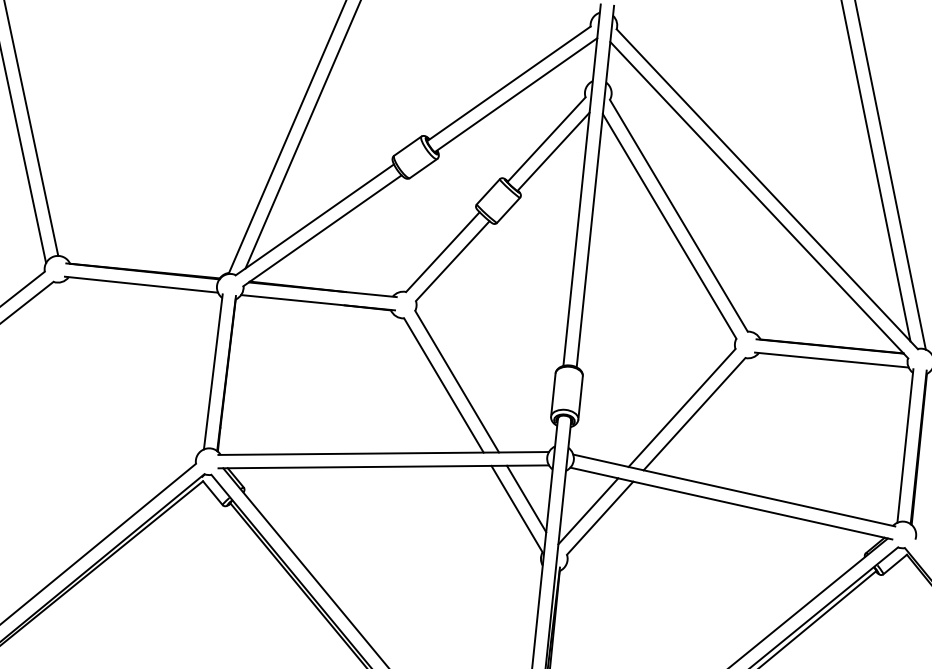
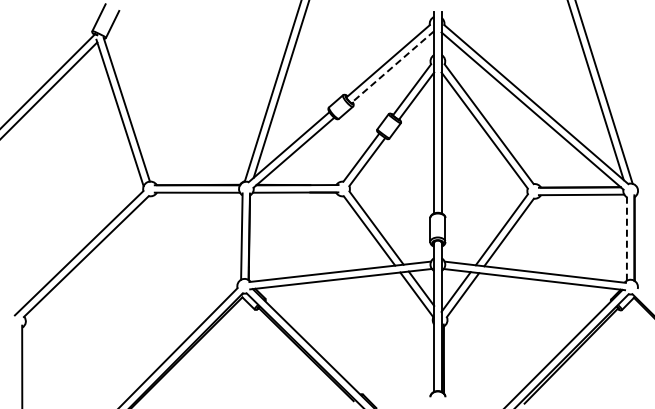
line: (515, 95) -> (392, 67), solid -> dashed
line: (904, 446) -> (626, 238), solid -> dashed

